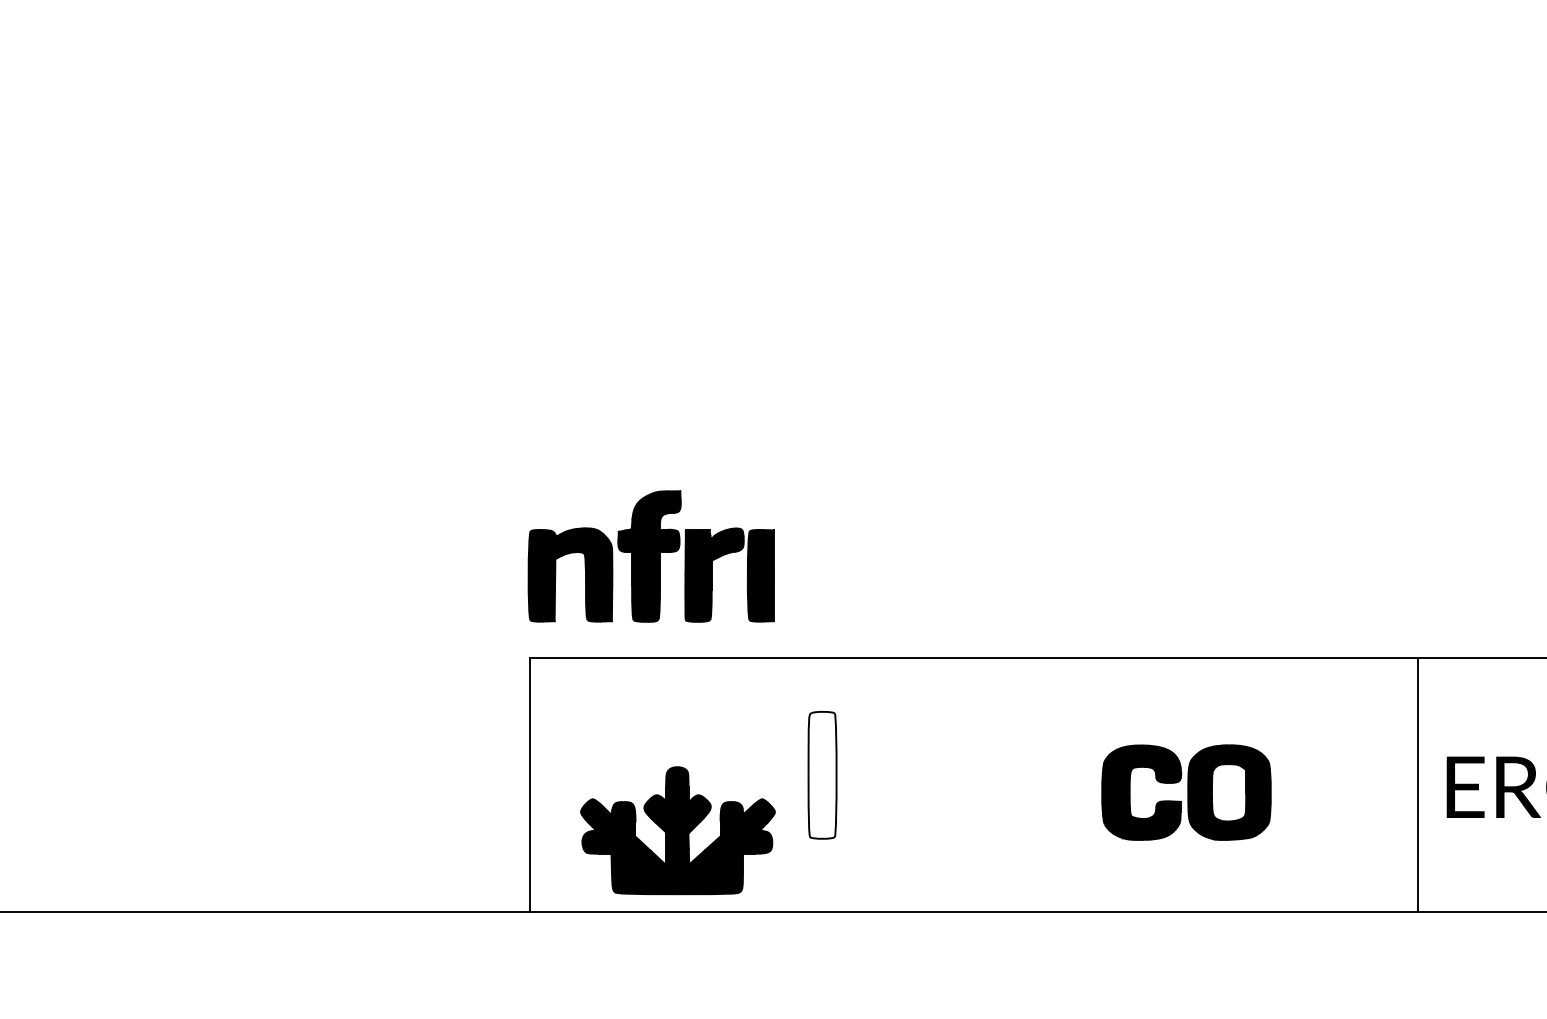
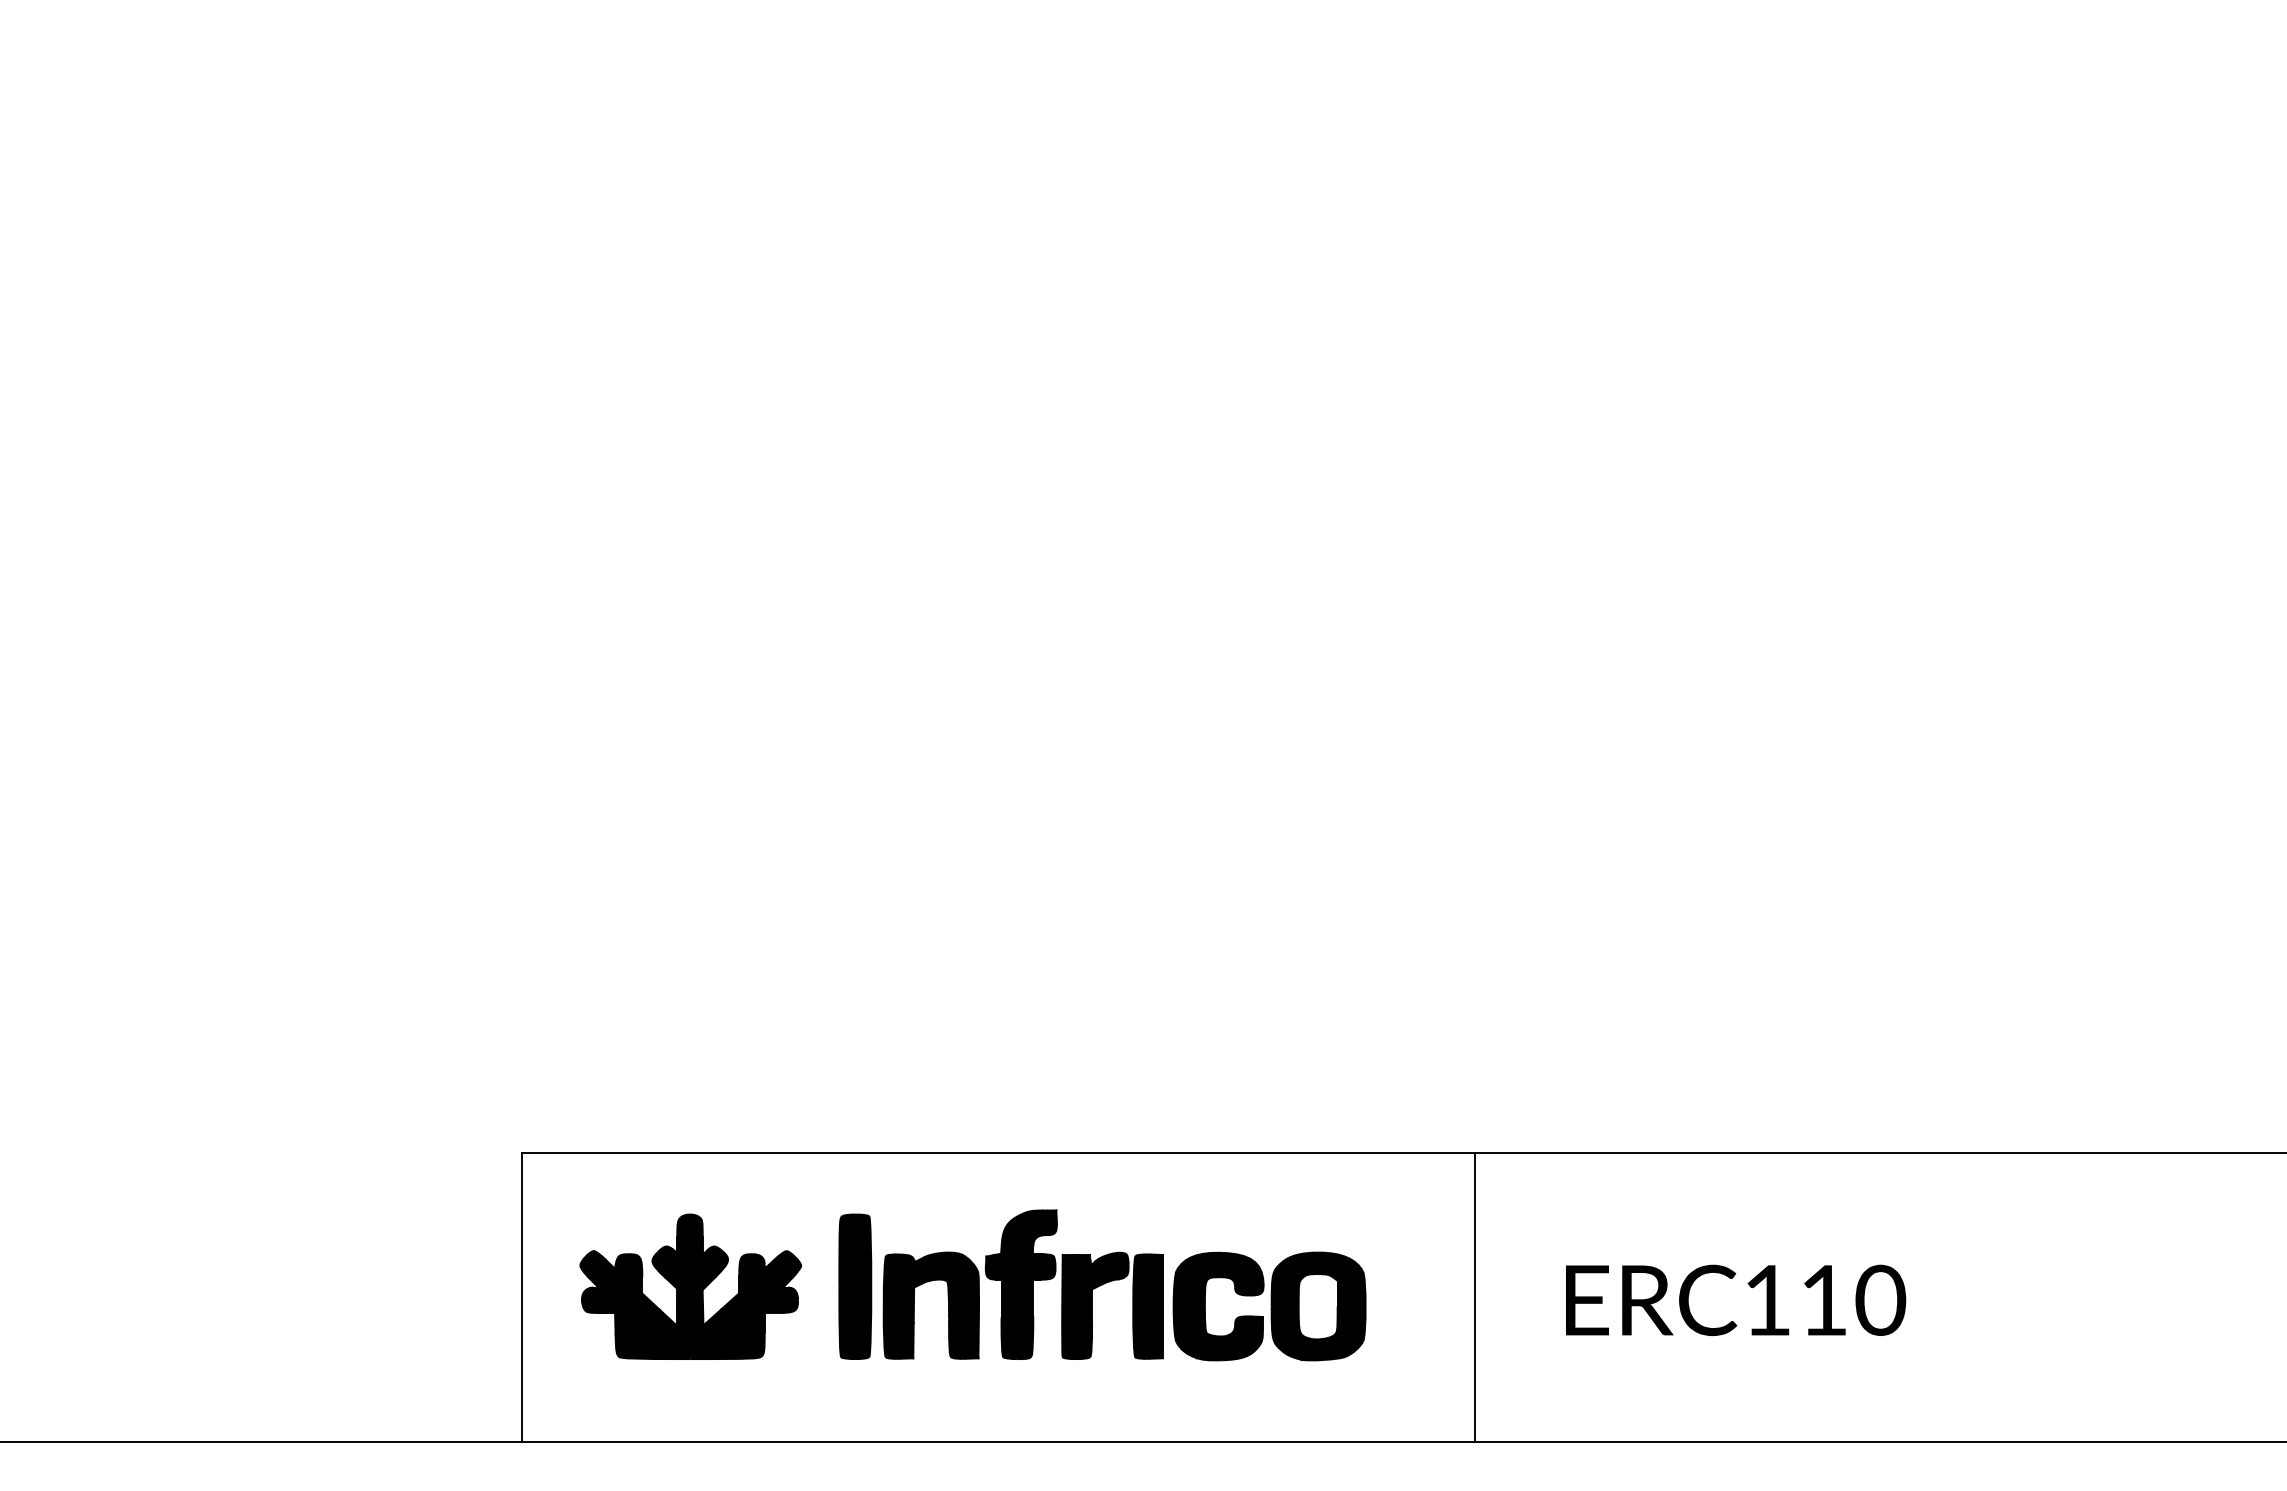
part: (650, 556) -> (1022, 1284), moved
fill: (822, 775) -> (855, 1286), added
line: (1418, 784) -> (1475, 1297), moved
part: (677, 830) -> (690, 1286), moved

